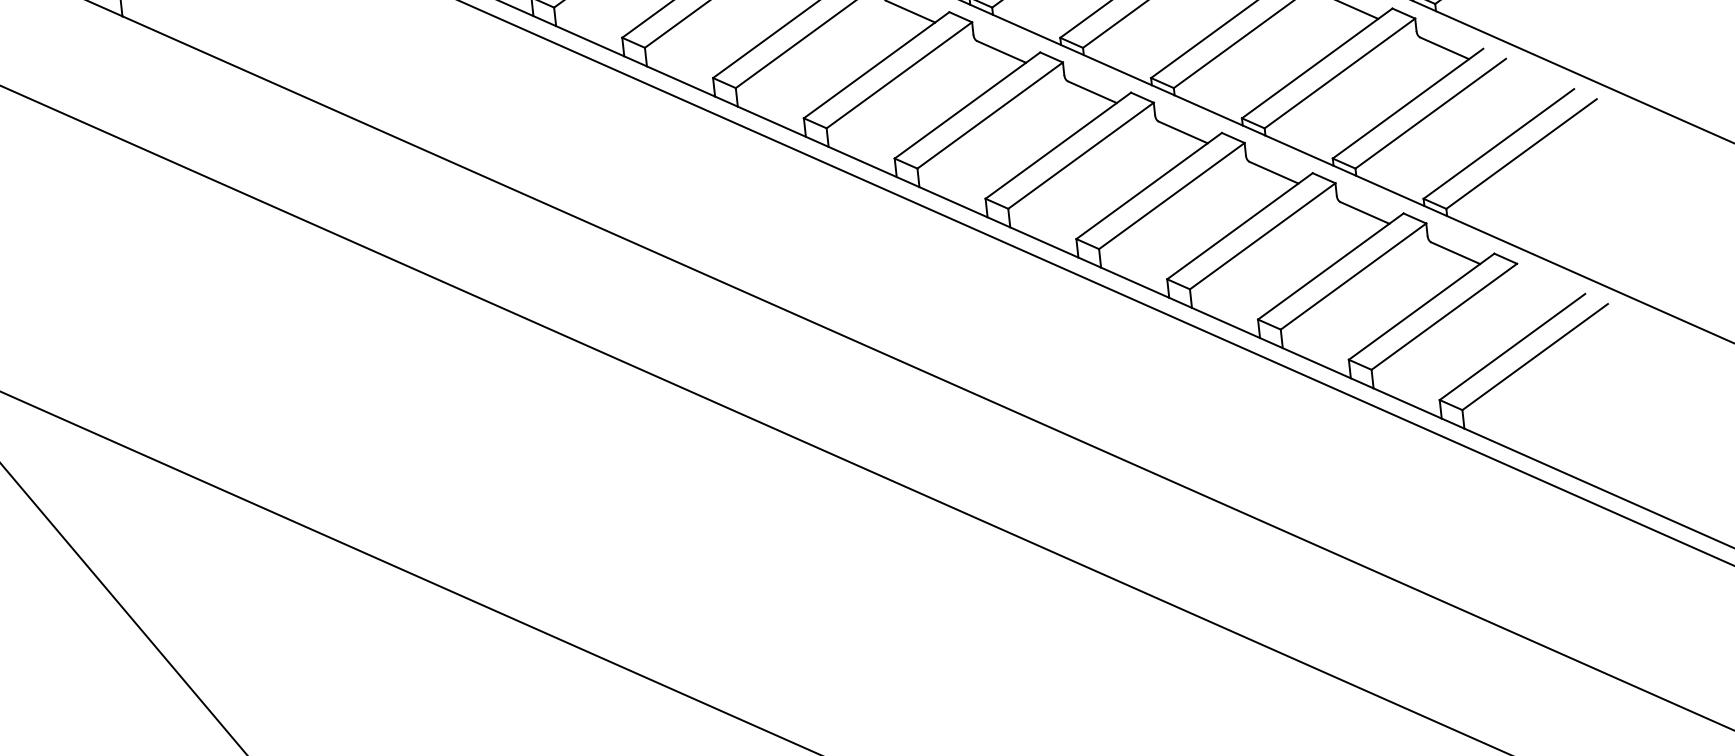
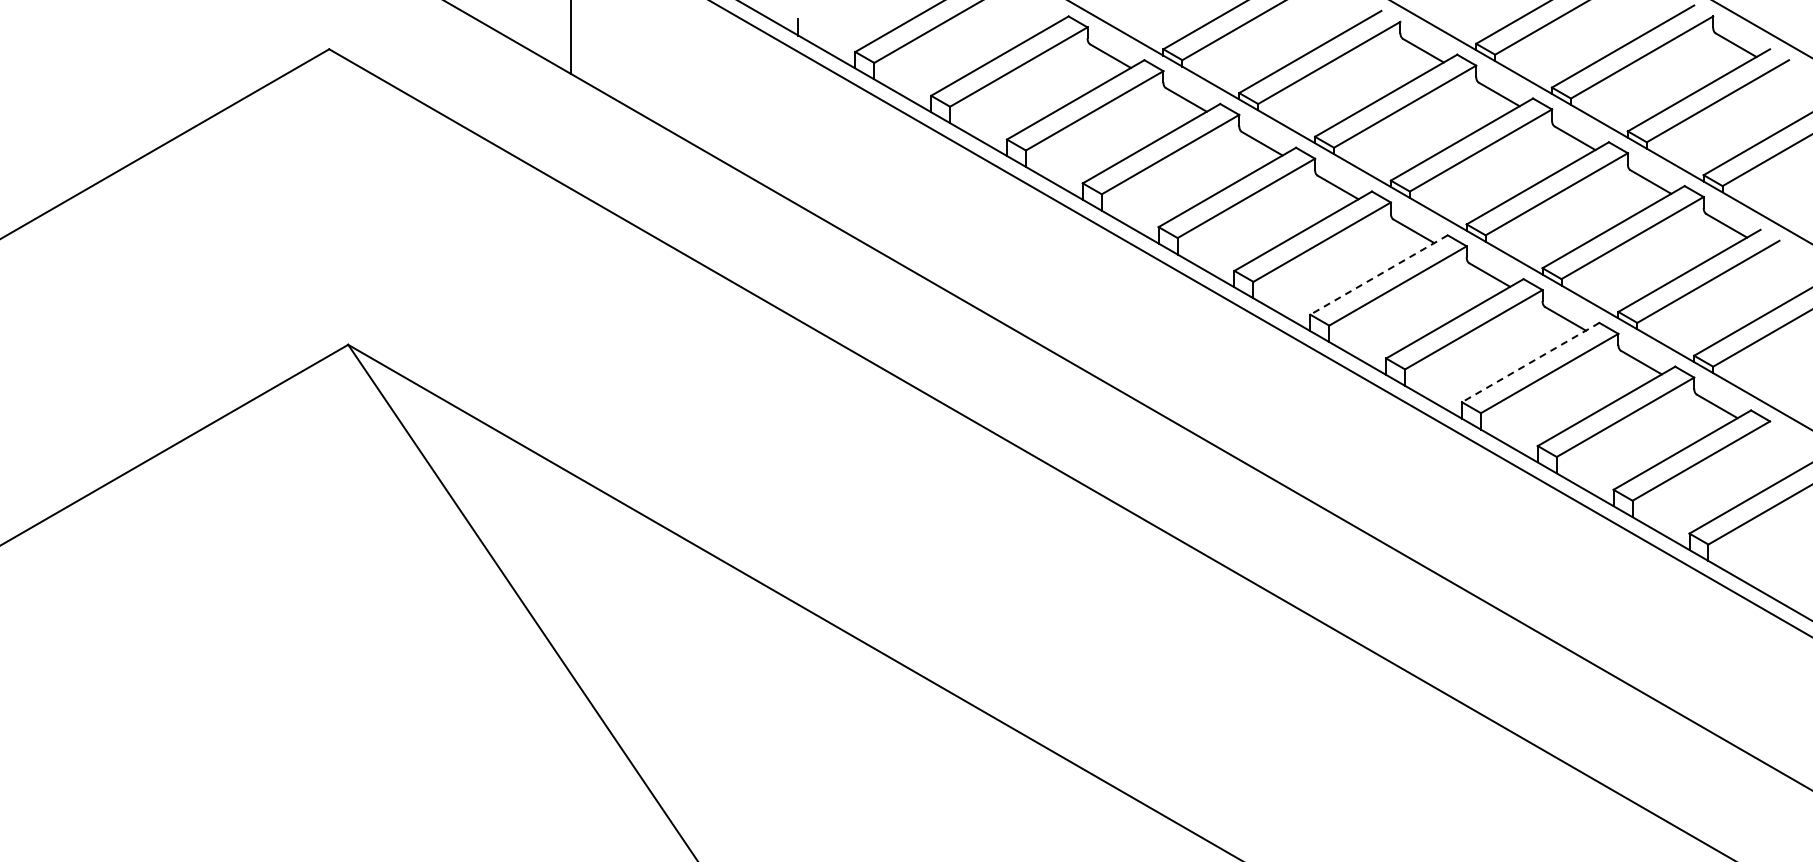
line: (1057, 146) -> (1378, 275), solid -> dashed
line: (1239, 226) -> (1530, 362), solid -> dashed

